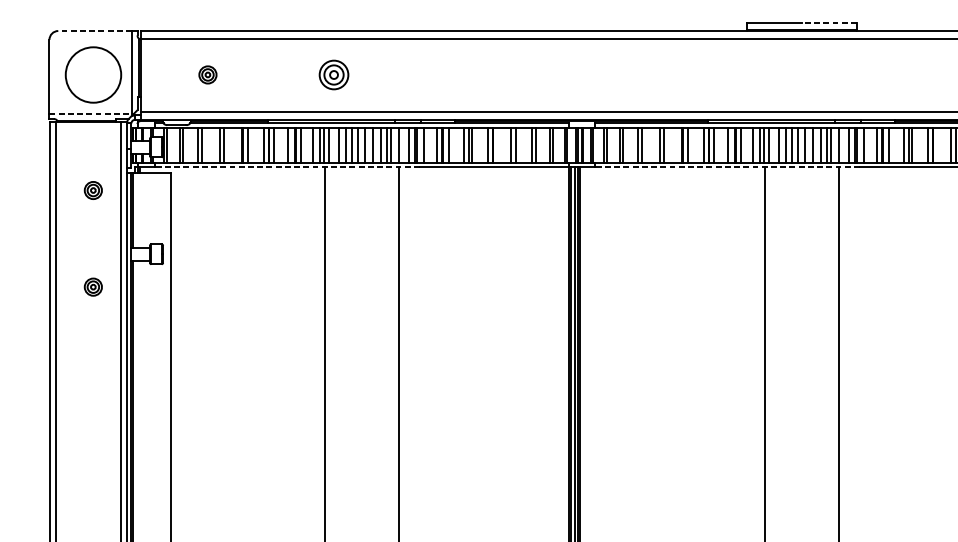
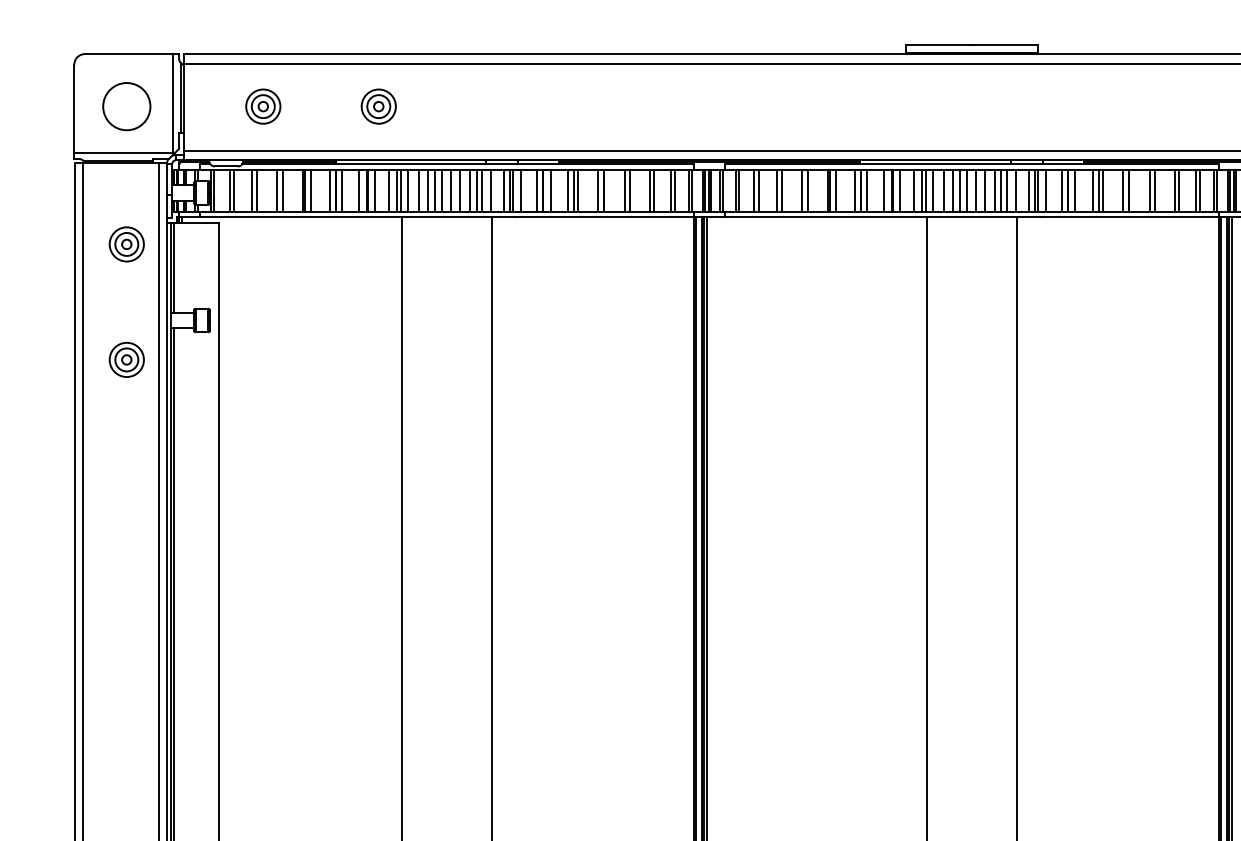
line: (829, 22) -> (1004, 44), dashed -> solid
line: (94, 31) -> (128, 54), dashed -> solid
circle: (93, 74) -> (126, 106), size x0.71
part: (208, 74) -> (263, 106), size x1.67
part: (333, 74) -> (378, 106), moved
line: (91, 113) -> (124, 152), dashed -> solid
line: (287, 167) -> (358, 216), dashed -> solid
line: (727, 167) -> (883, 216), dashed -> solid
part: (93, 190) -> (126, 244), size x1.67
part: (93, 286) -> (126, 359), size x1.67

